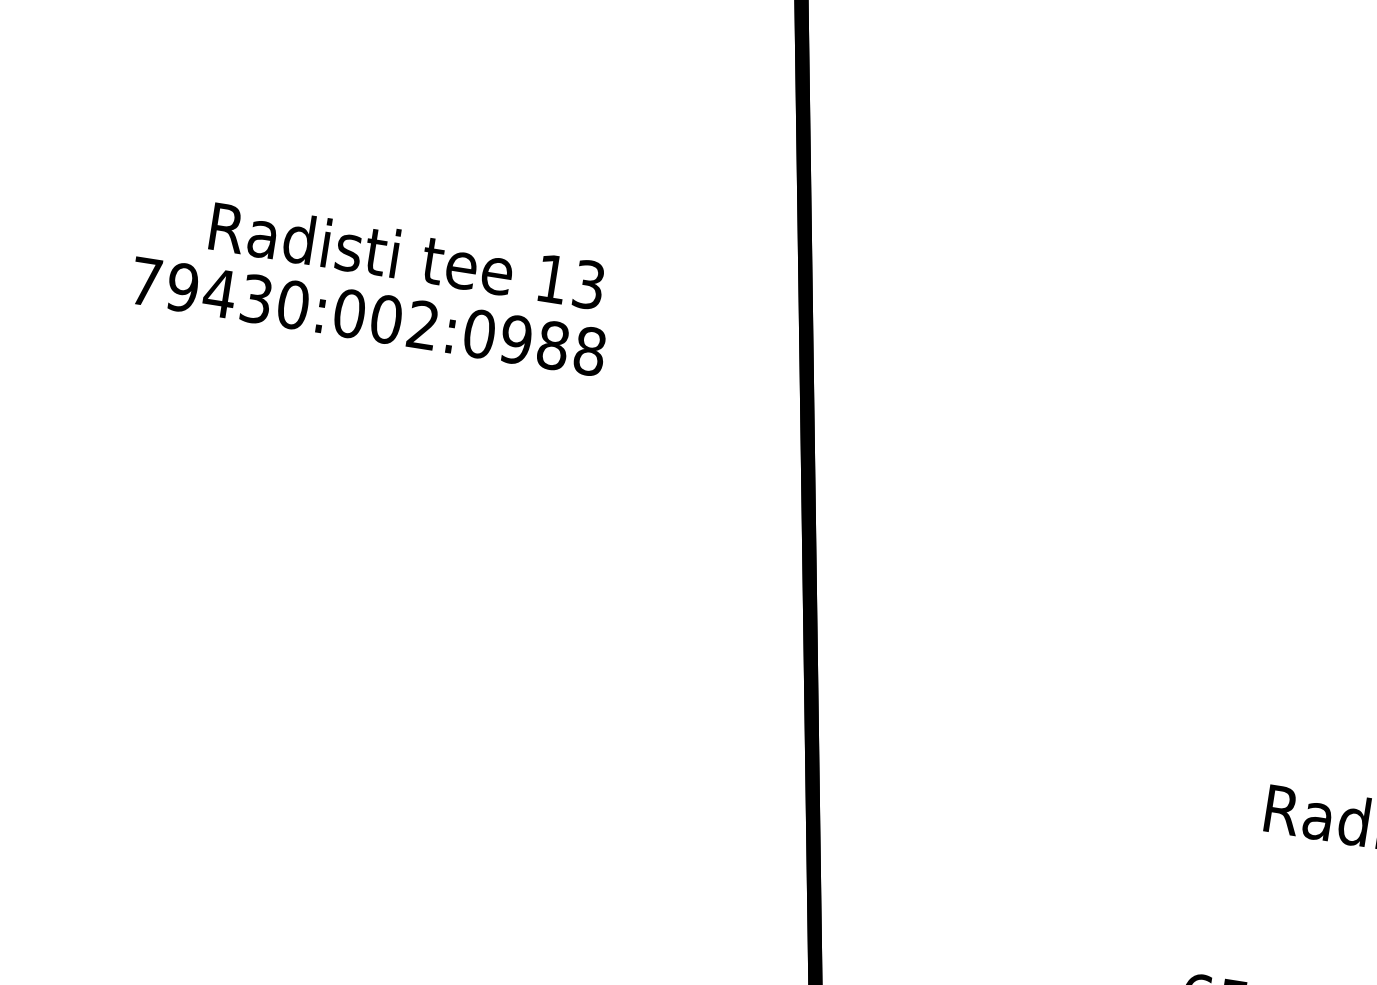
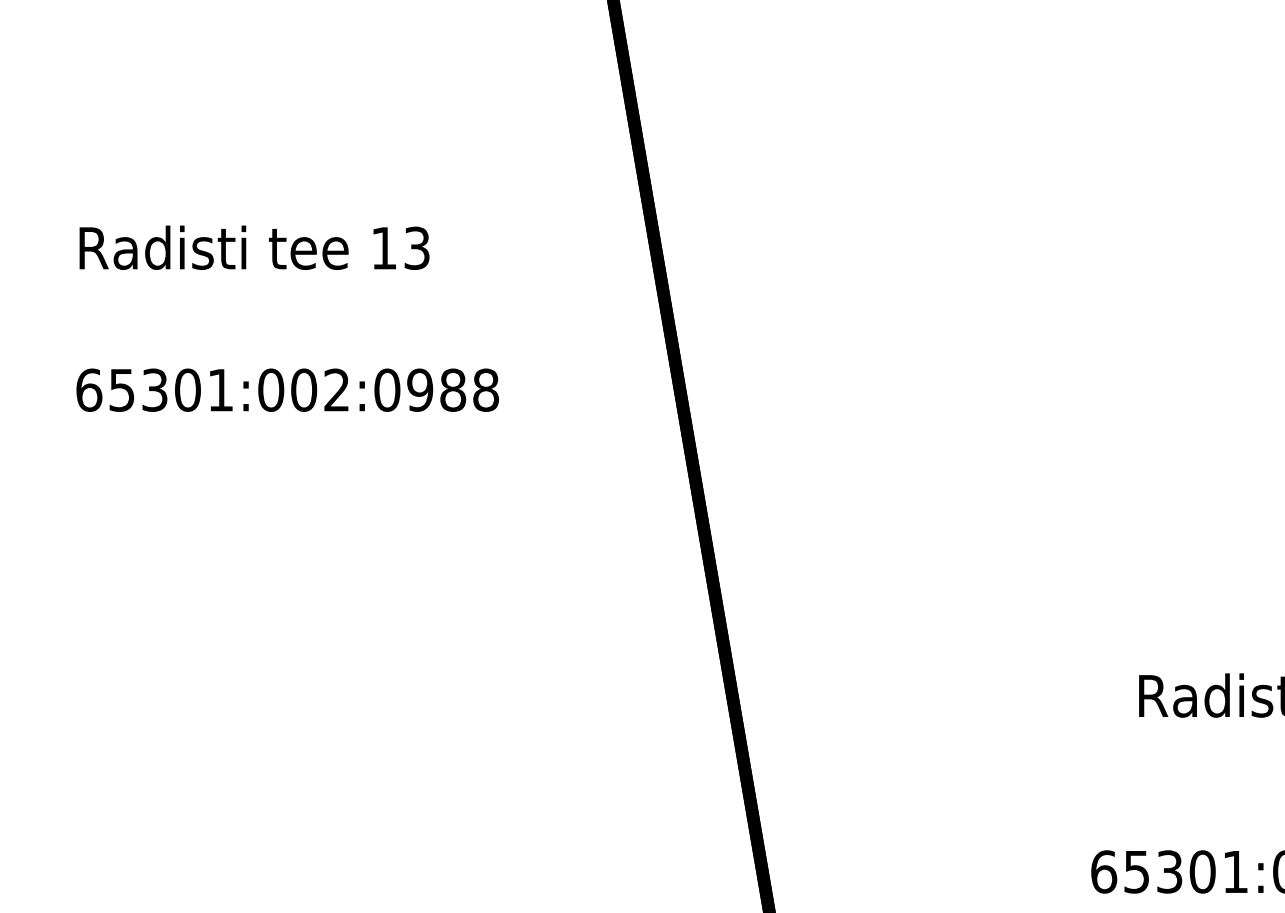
text: (407, 255) -> (254, 247), moved
text: (219, 292) -> (154, 389), 79430:002:0988 -> 65301:002:0988

